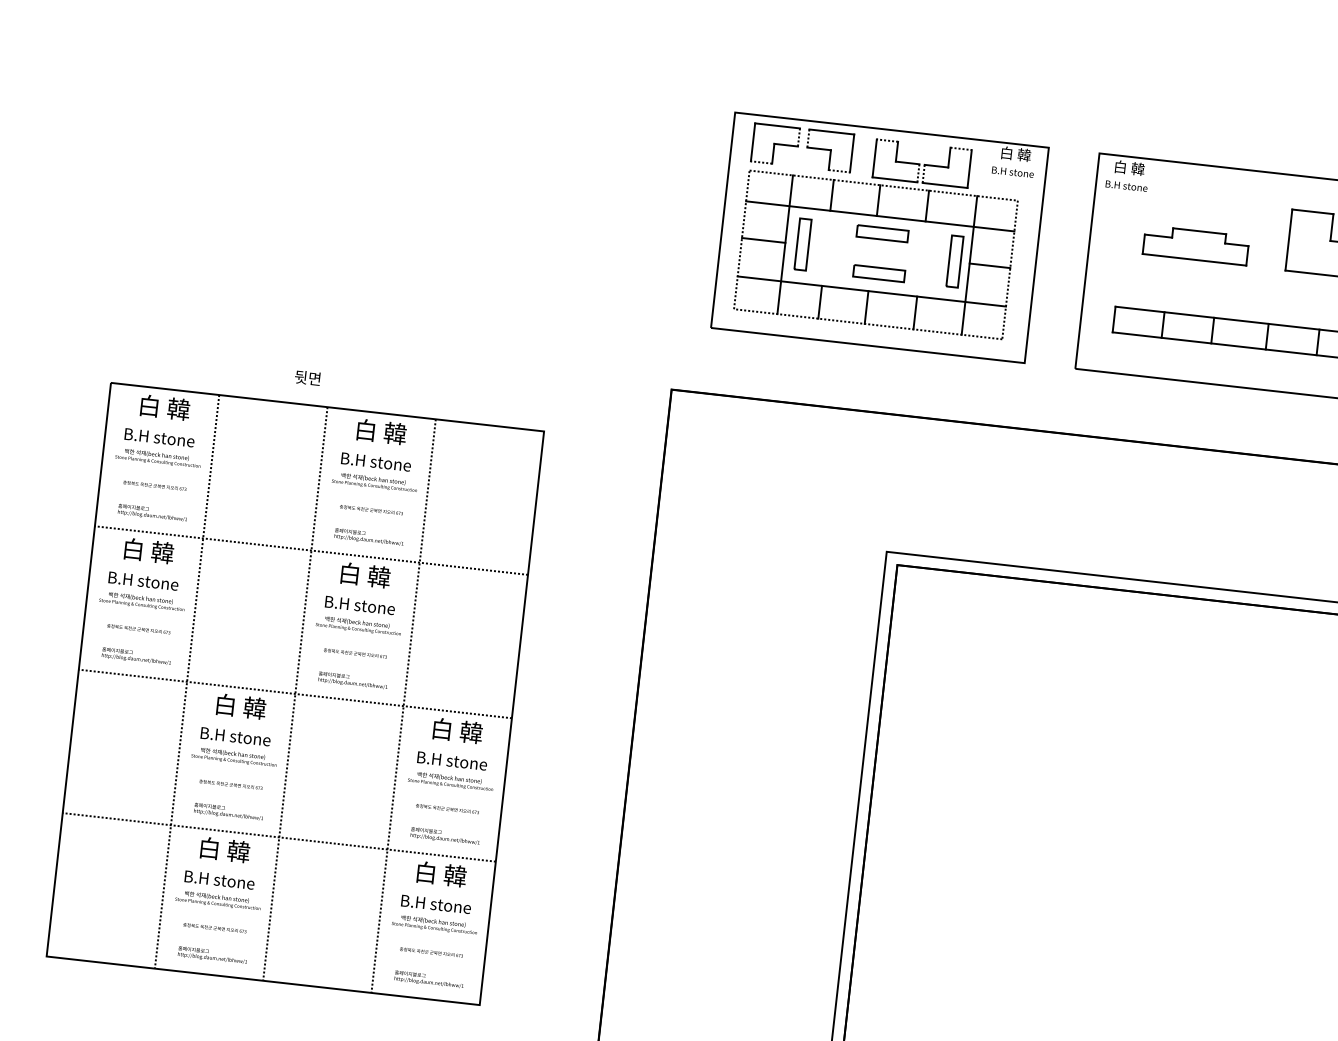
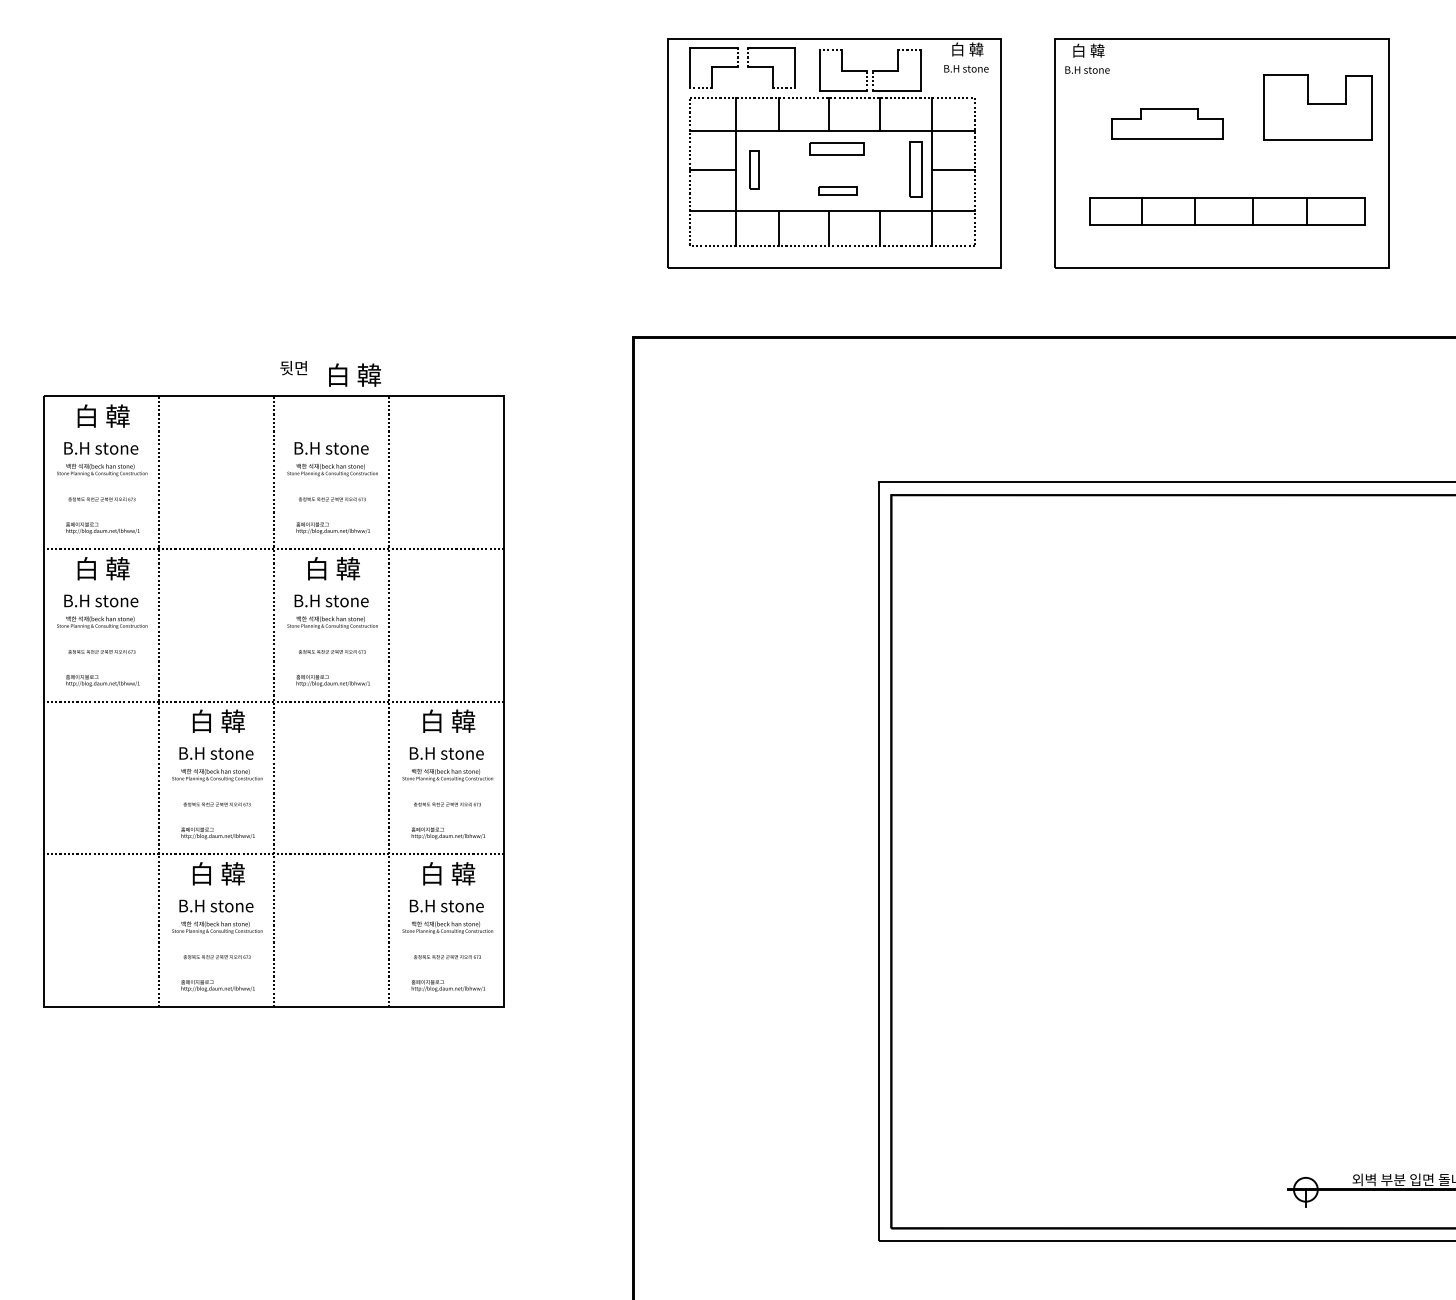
part: (803, 244) -> (754, 169), size x0.7
part: (878, 273) -> (837, 190), size x0.7
text: (307, 378) -> (293, 368), moved
text: (382, 431) -> (355, 374), moved

